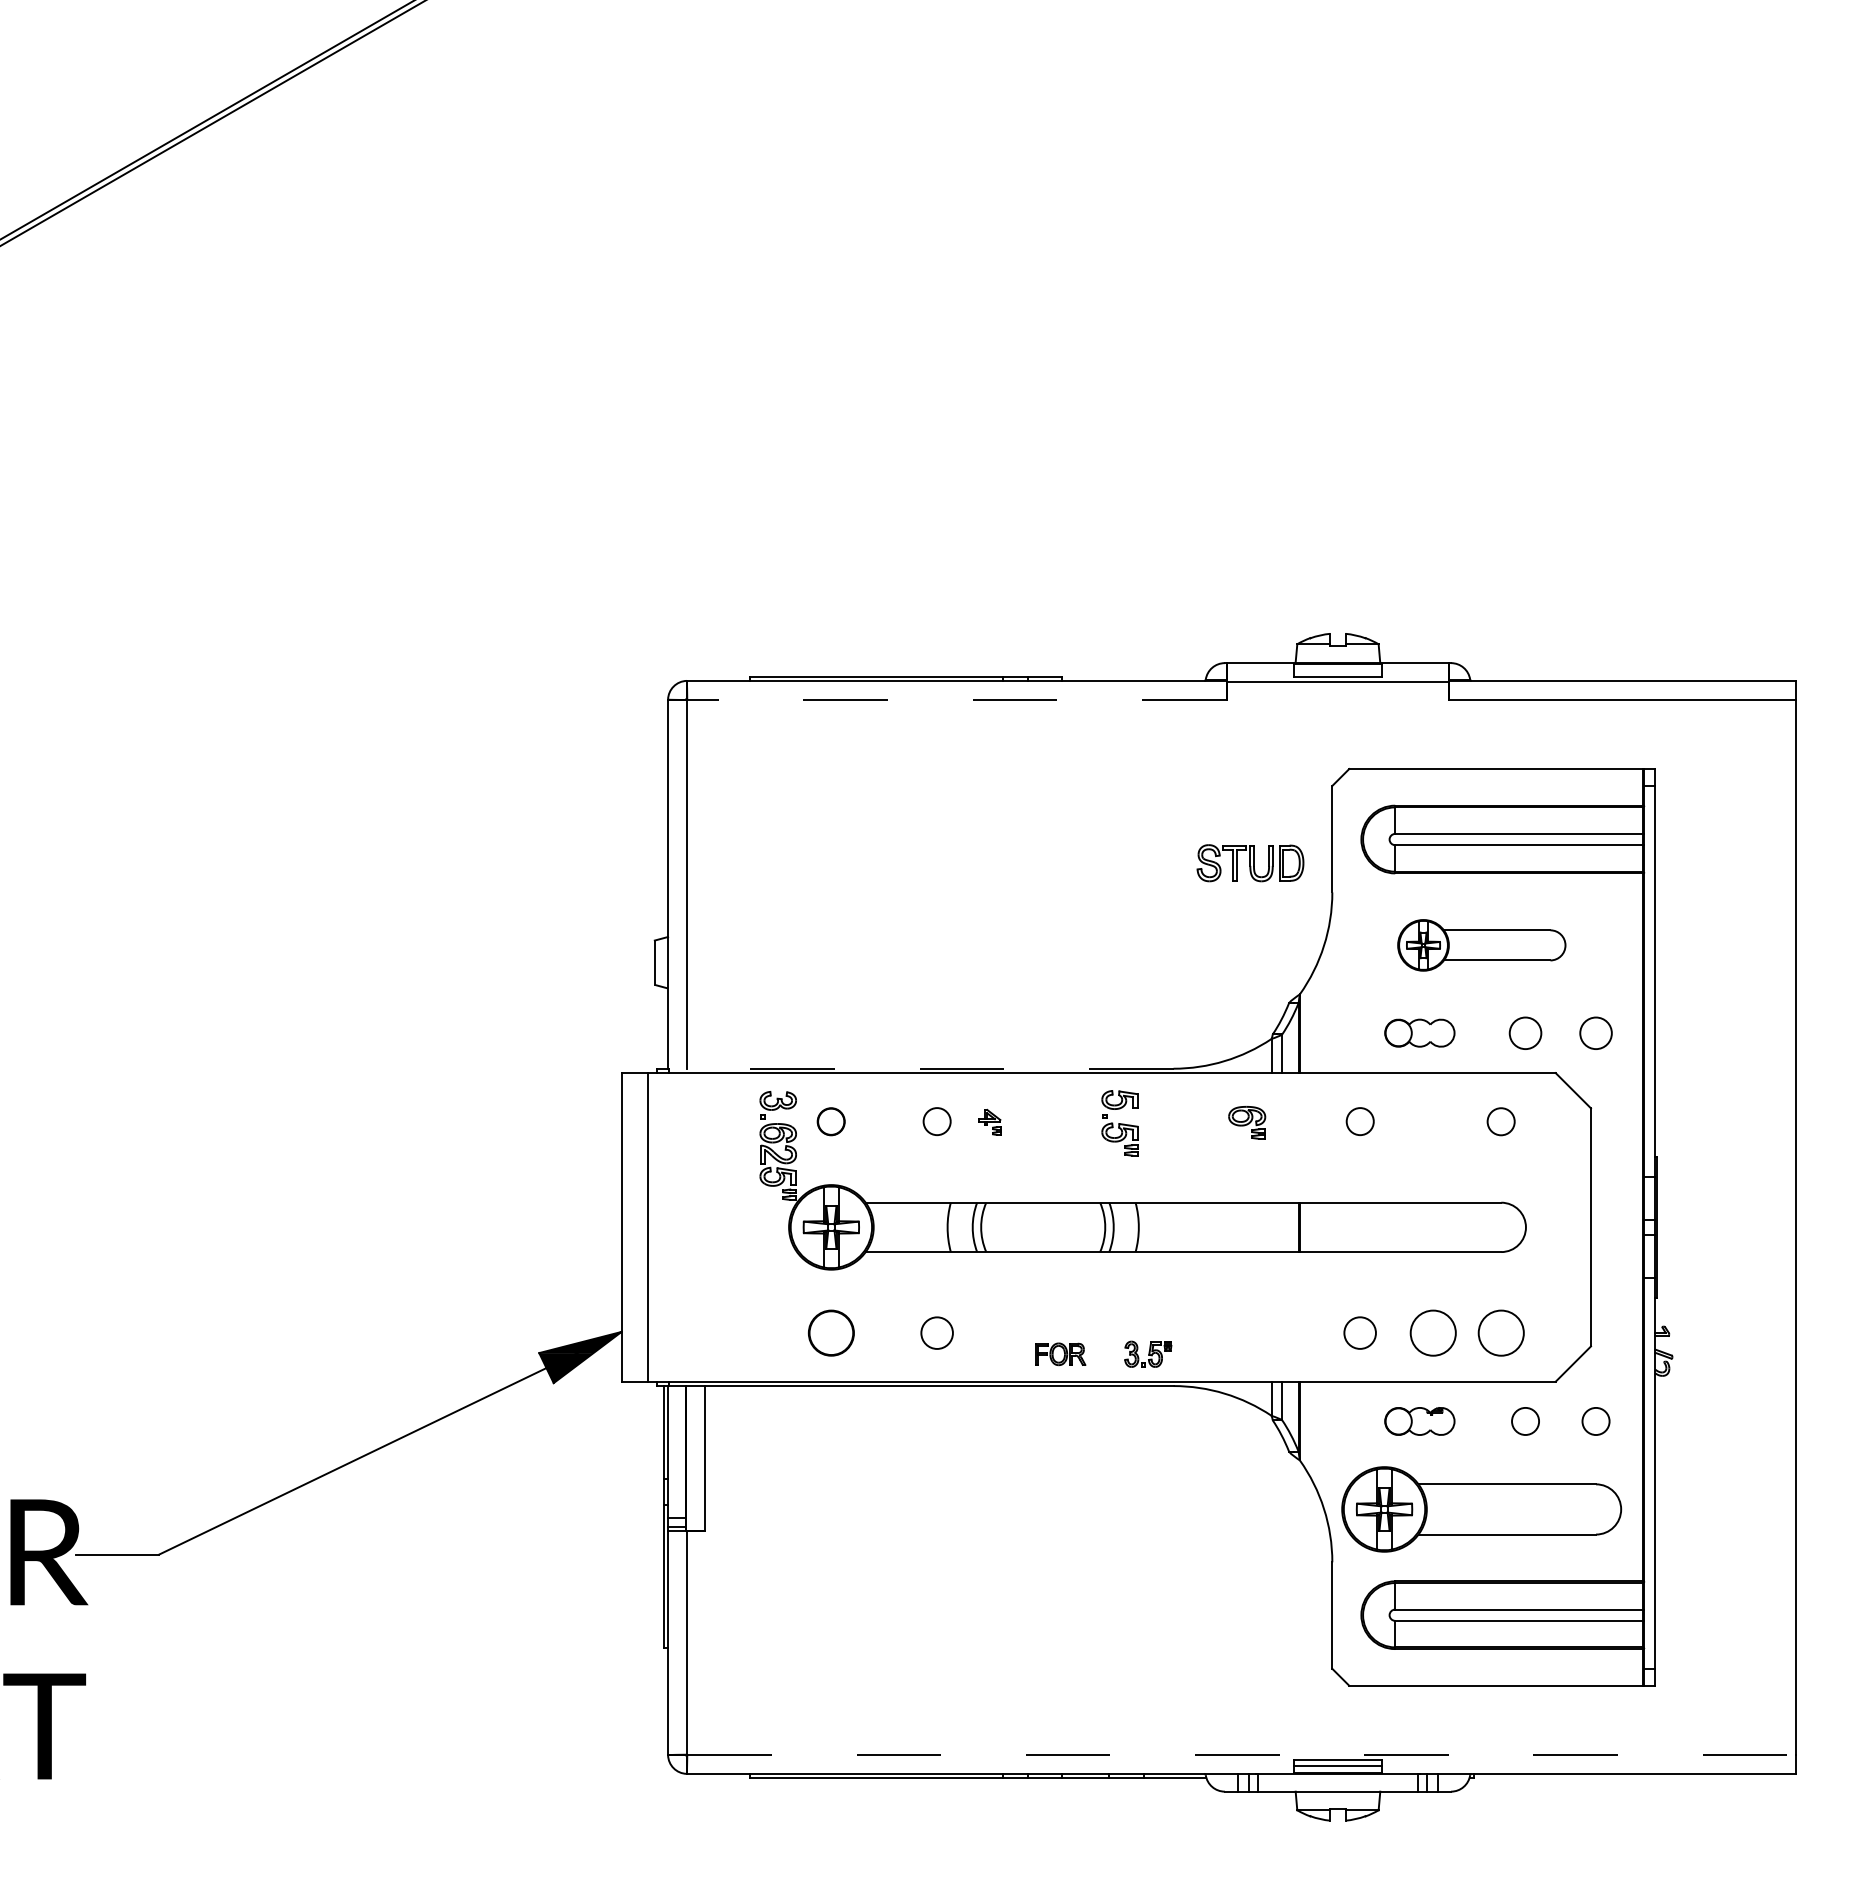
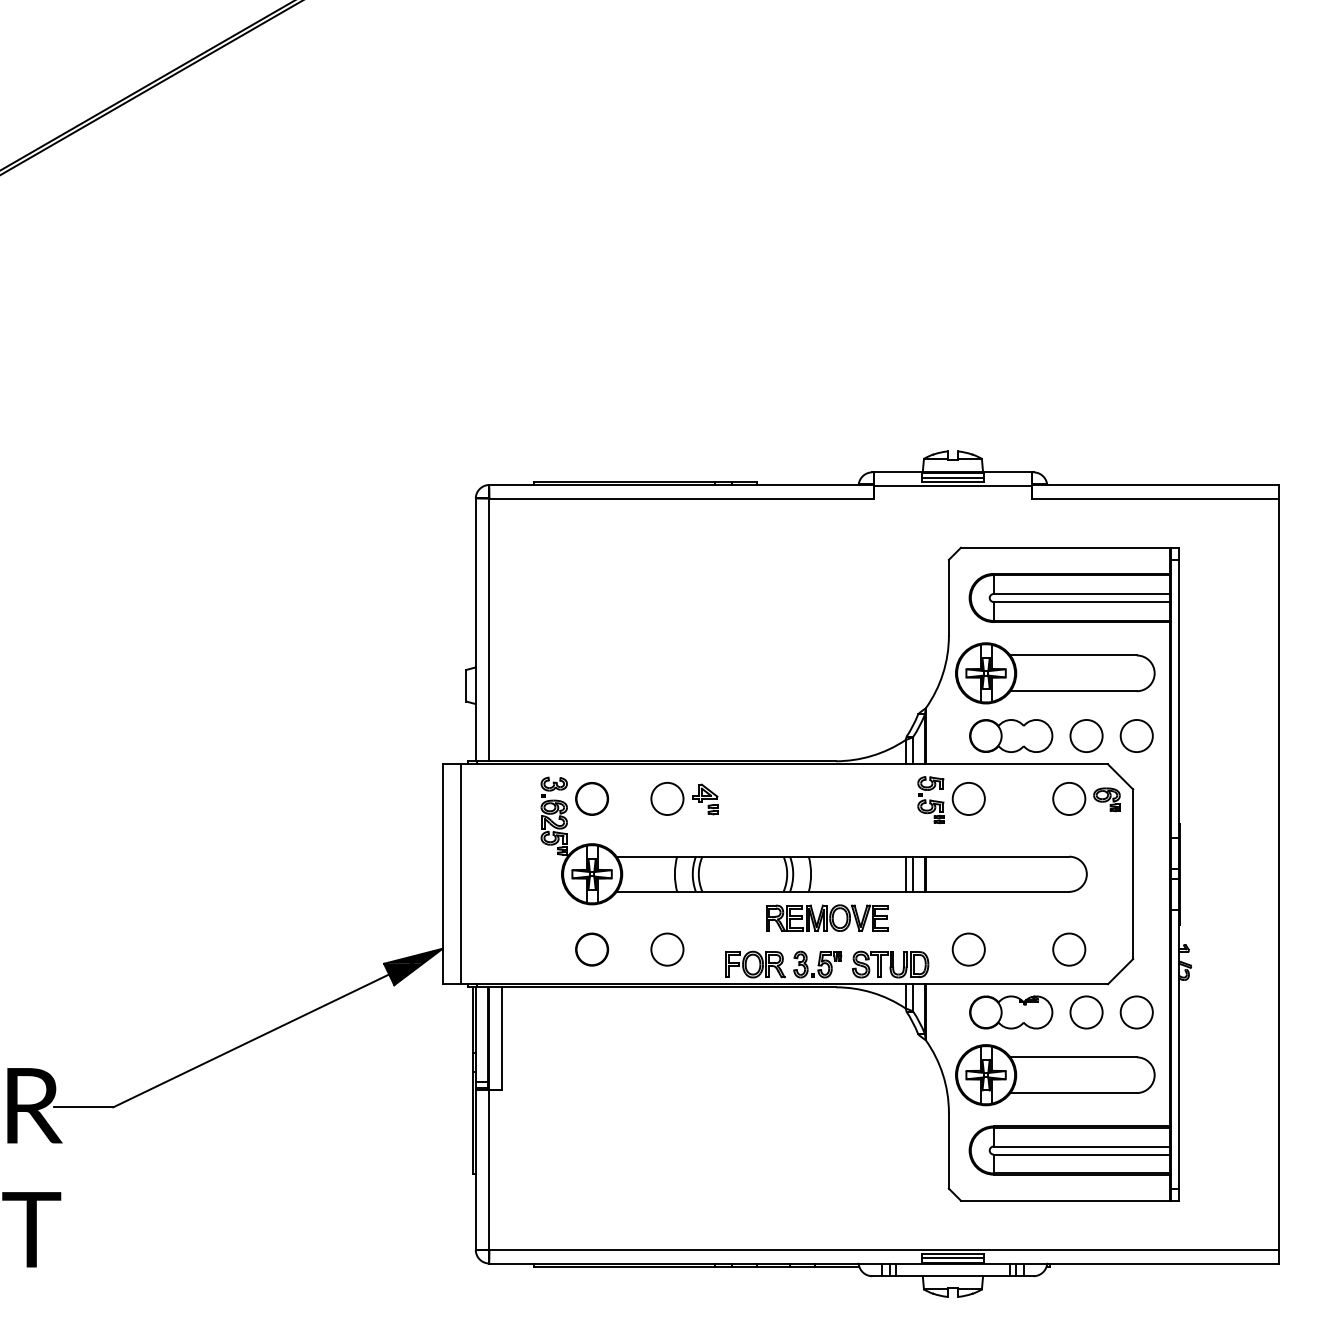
line: (1337, 671) -> (952, 478), added
line: (956, 700) -> (681, 498), dashed -> solid
part: (1250, 863) -> (890, 964), moved
part: (1481, 945) -> (1055, 673), size x1.67
part: (1419, 1032) -> (1011, 735), size x1.67
circle: (1525, 1032) -> (1086, 735), size x1.43
circle: (1595, 1032) -> (1136, 735), size x1.43
line: (921, 1068) -> (656, 761), dashed -> solid
circle: (830, 1121) -> (591, 798), size x1.67
circle: (936, 1121) -> (666, 798), size x1.67
circle: (1359, 1121) -> (968, 798), size x1.67
circle: (1500, 1121) -> (1068, 798), size x1.67
part: (989, 1122) -> (704, 799), size x1.67
part: (1247, 1122) -> (1107, 799), moved
part: (1119, 1123) -> (930, 800), moved
line: (1271, 1227) -> (905, 874), added
line: (1282, 1227) -> (913, 874), added
part: (1161, 1288) -> (827, 917), added
circle: (936, 1332) -> (666, 949), size x1.43
circle: (1359, 1332) -> (968, 949), size x1.43
circle: (1432, 1332) -> (1020, 949), removed
part: (1060, 1354) -> (755, 964), size x1.67
part: (1148, 1354) -> (817, 964), size x1.43
part: (1419, 1421) -> (1011, 1012), size x1.67
circle: (1525, 1421) -> (1086, 1012), size x1.67
circle: (1595, 1421) -> (1136, 1012), size x1.67
line: (1241, 1754) -> (884, 1249), dashed -> solid

